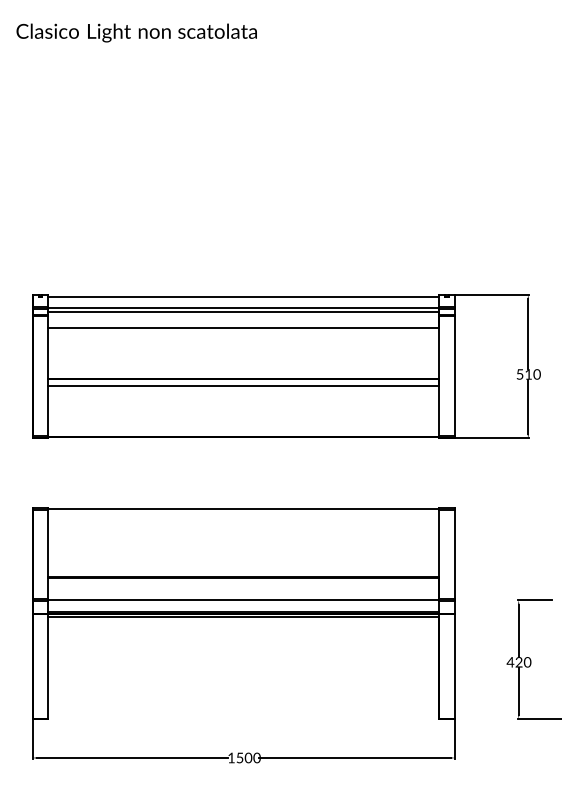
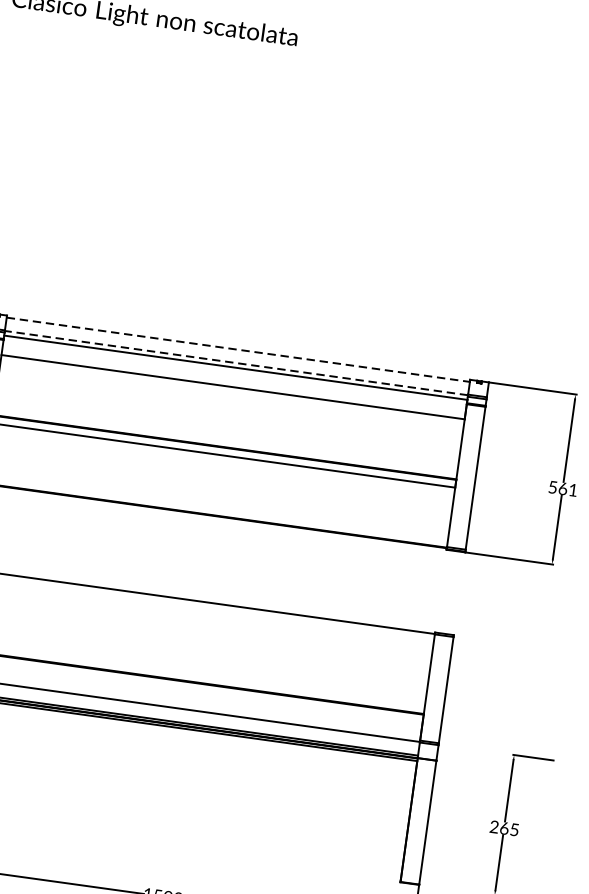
line: (244, 296) -> (239, 349), solid -> dashed
line: (243, 307) -> (236, 362), solid -> dashed
text: (532, 374) -> (567, 489), 510 -> 561
text: (518, 662) -> (503, 828), 420 -> 265

